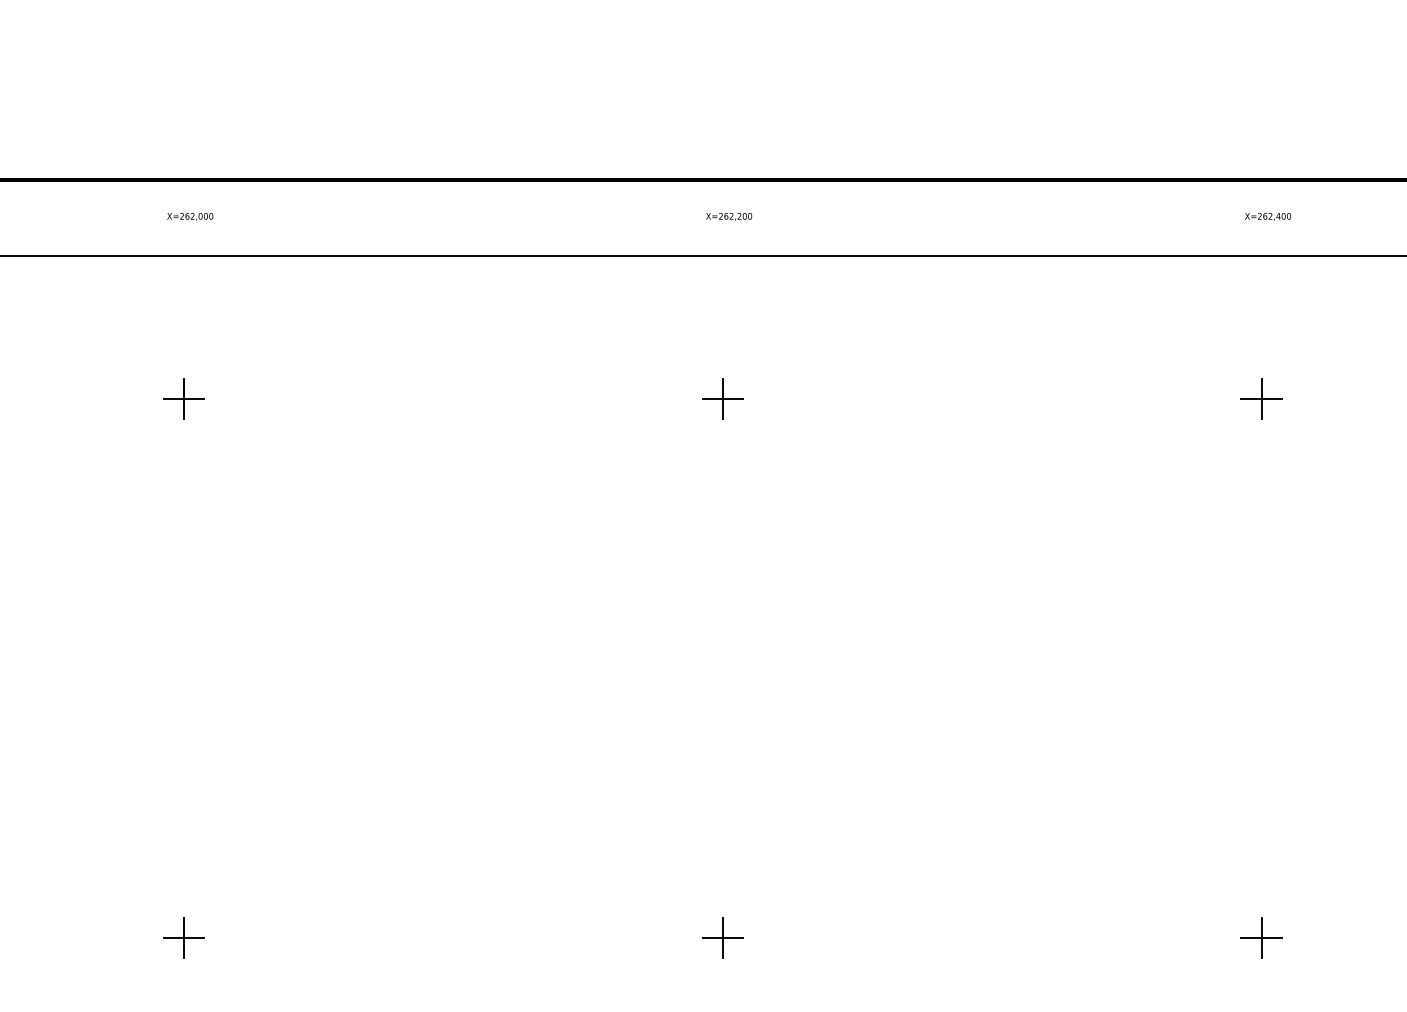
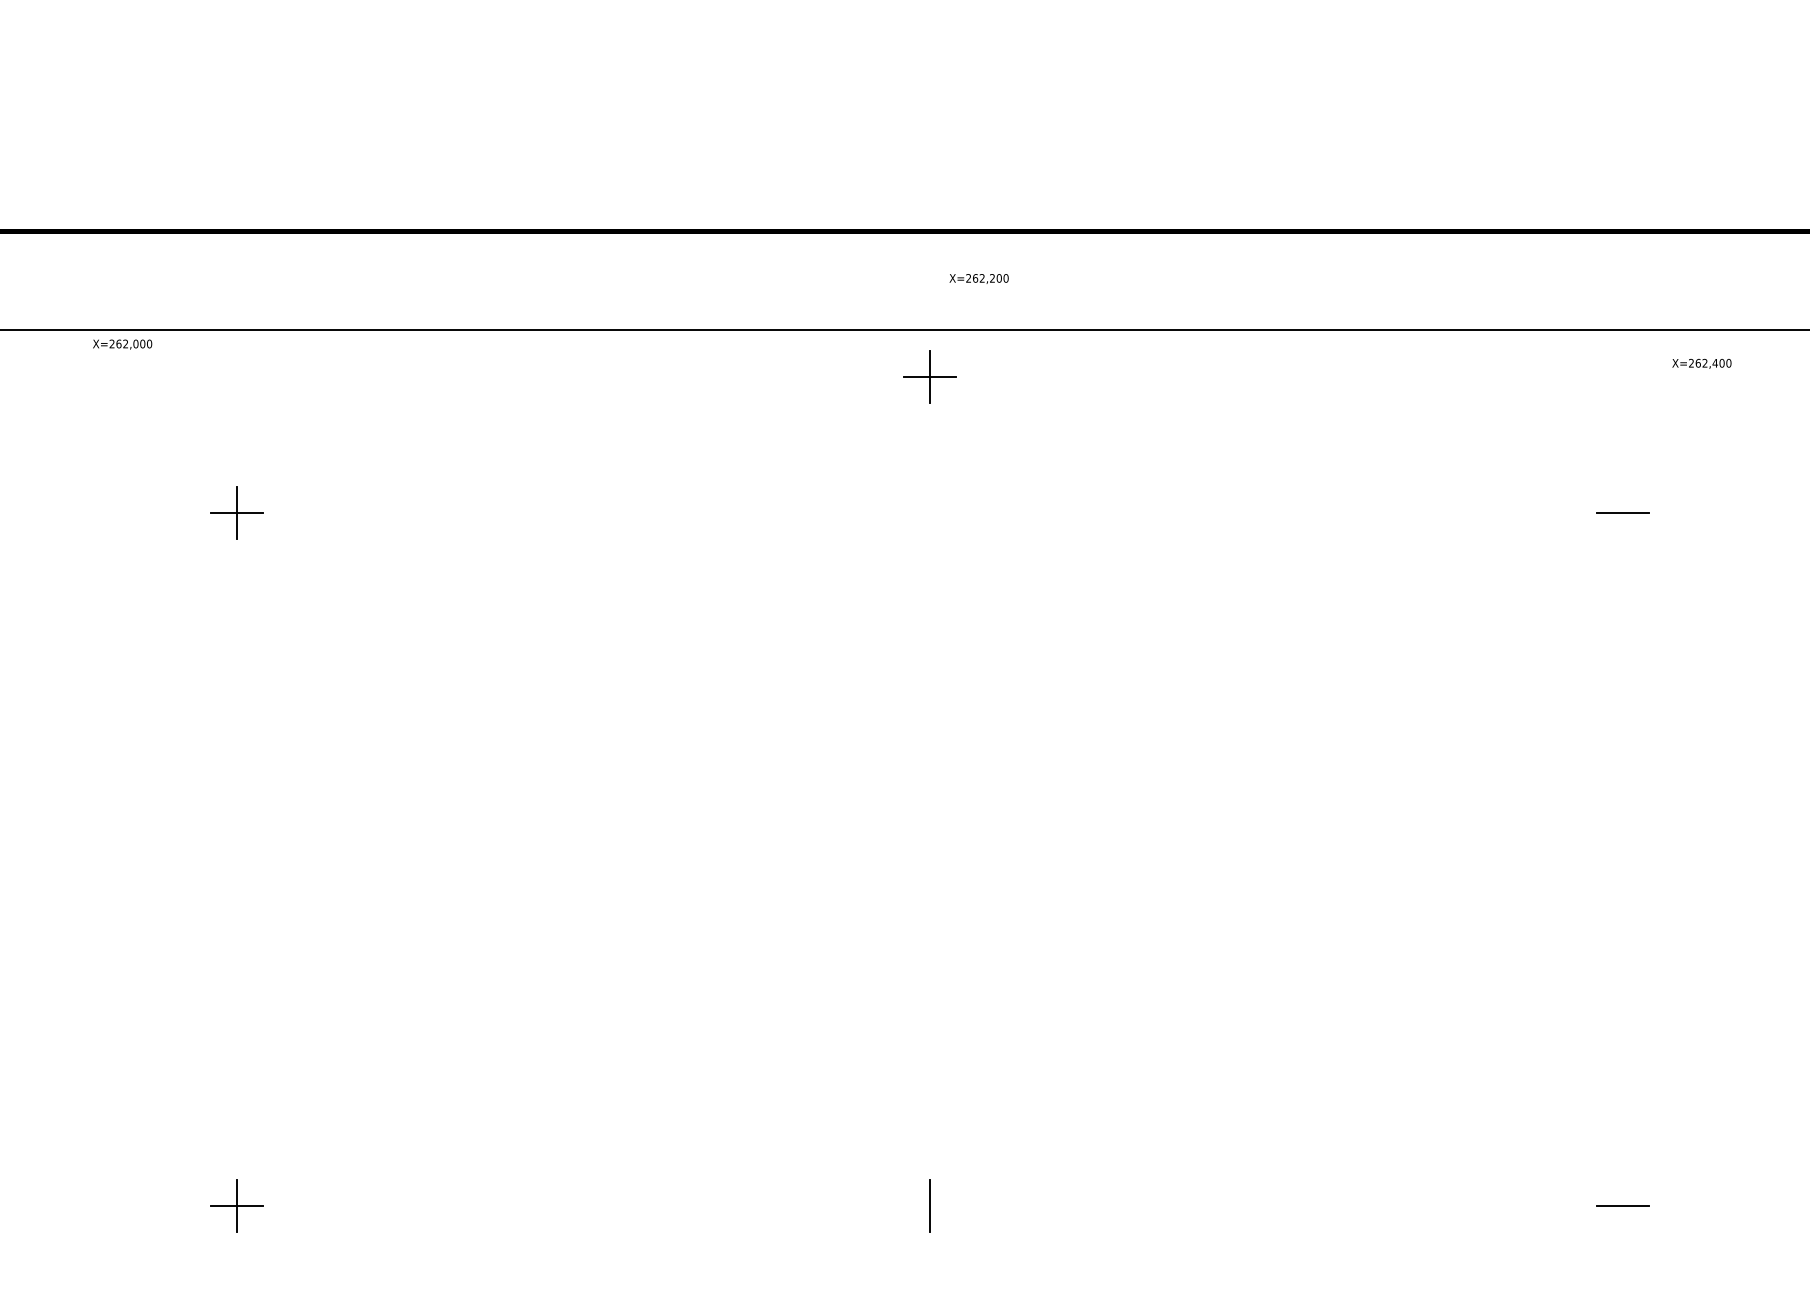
text: (190, 216) -> (122, 344), moved
text: (729, 216) -> (979, 278), moved
text: (1267, 216) -> (1701, 363), moved
part: (722, 398) -> (929, 376), moved
line: (1261, 398) -> (1622, 512), removed
line: (722, 937) -> (929, 1206), removed
line: (1261, 937) -> (1622, 1206), removed

